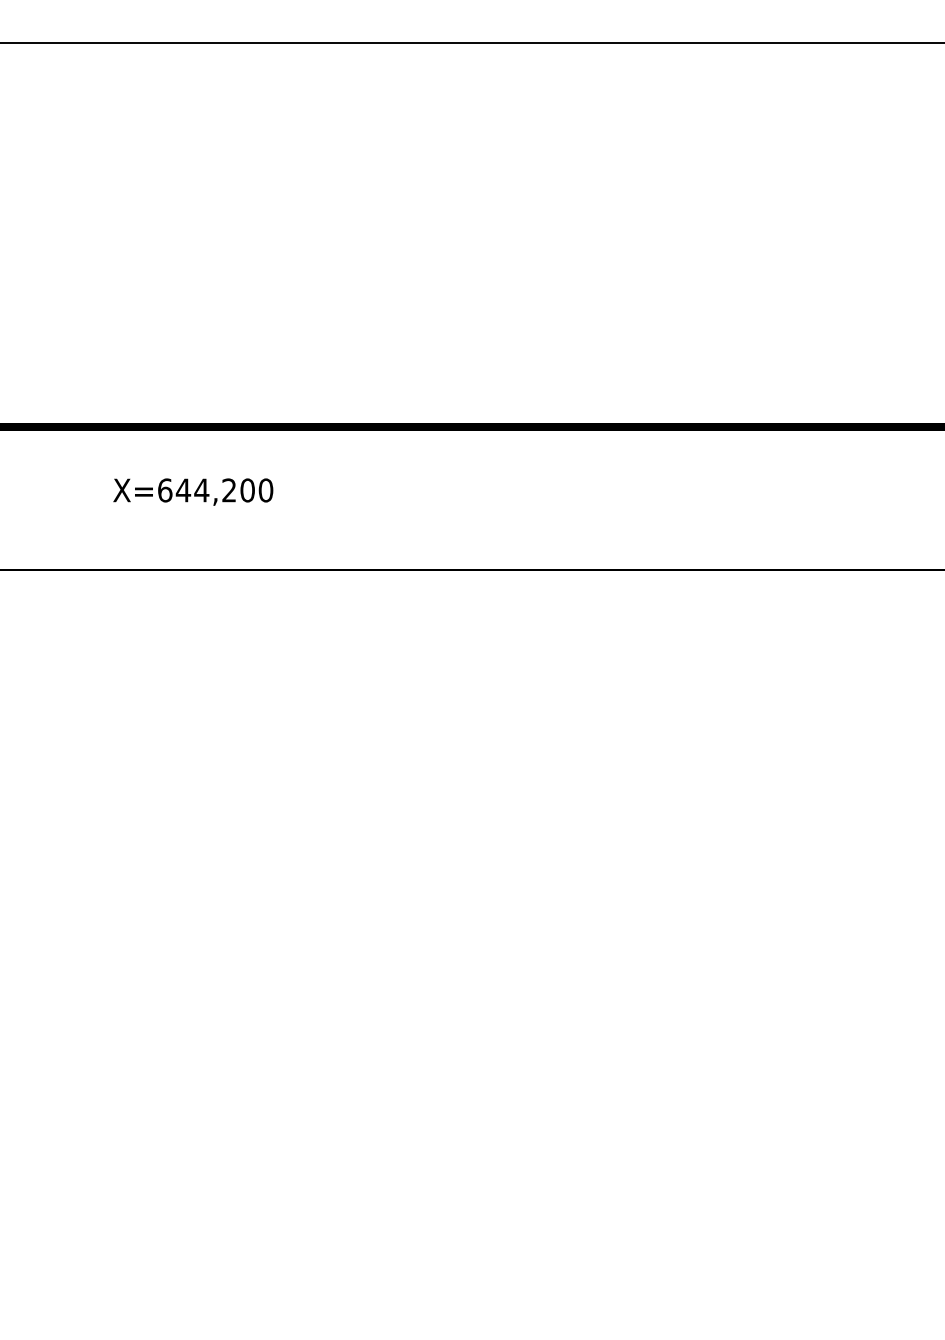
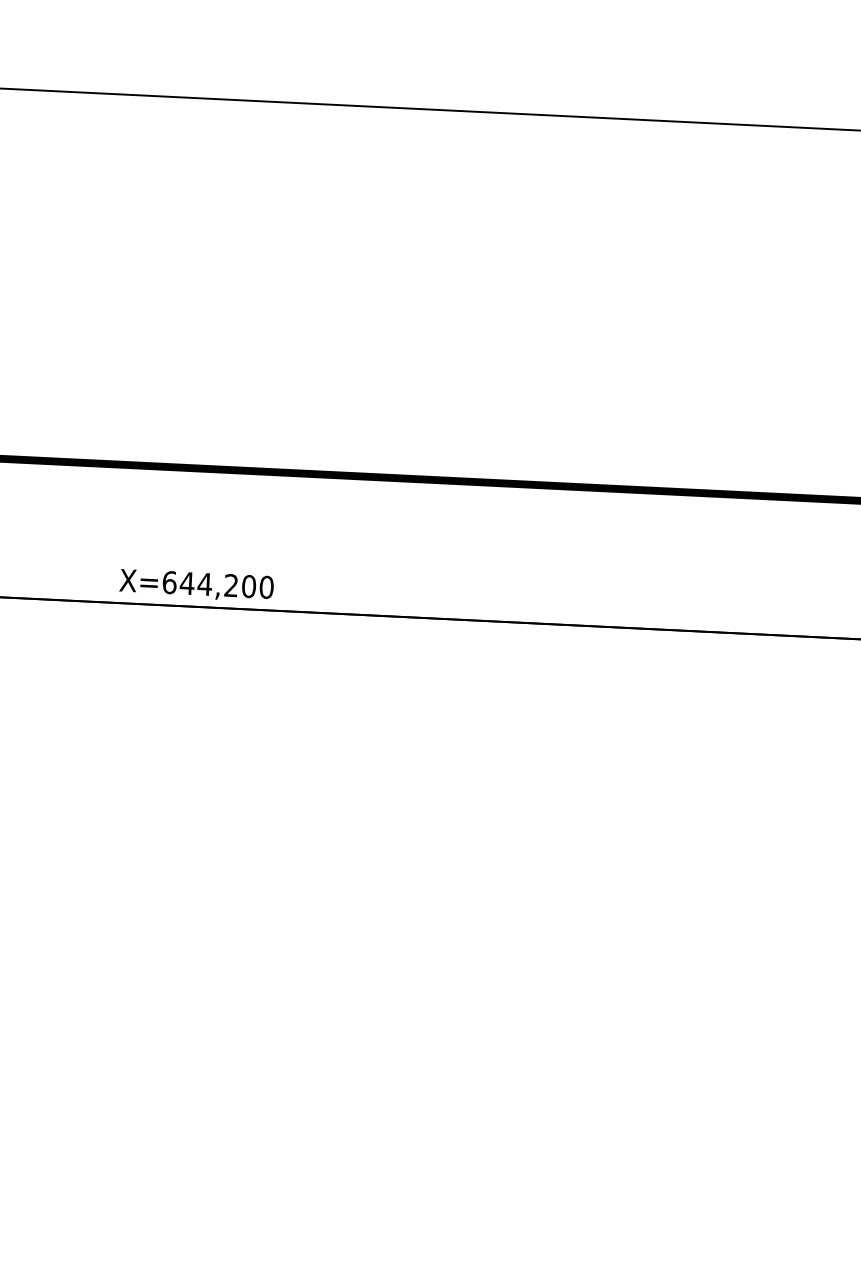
text: (193, 491) -> (196, 584), moved

